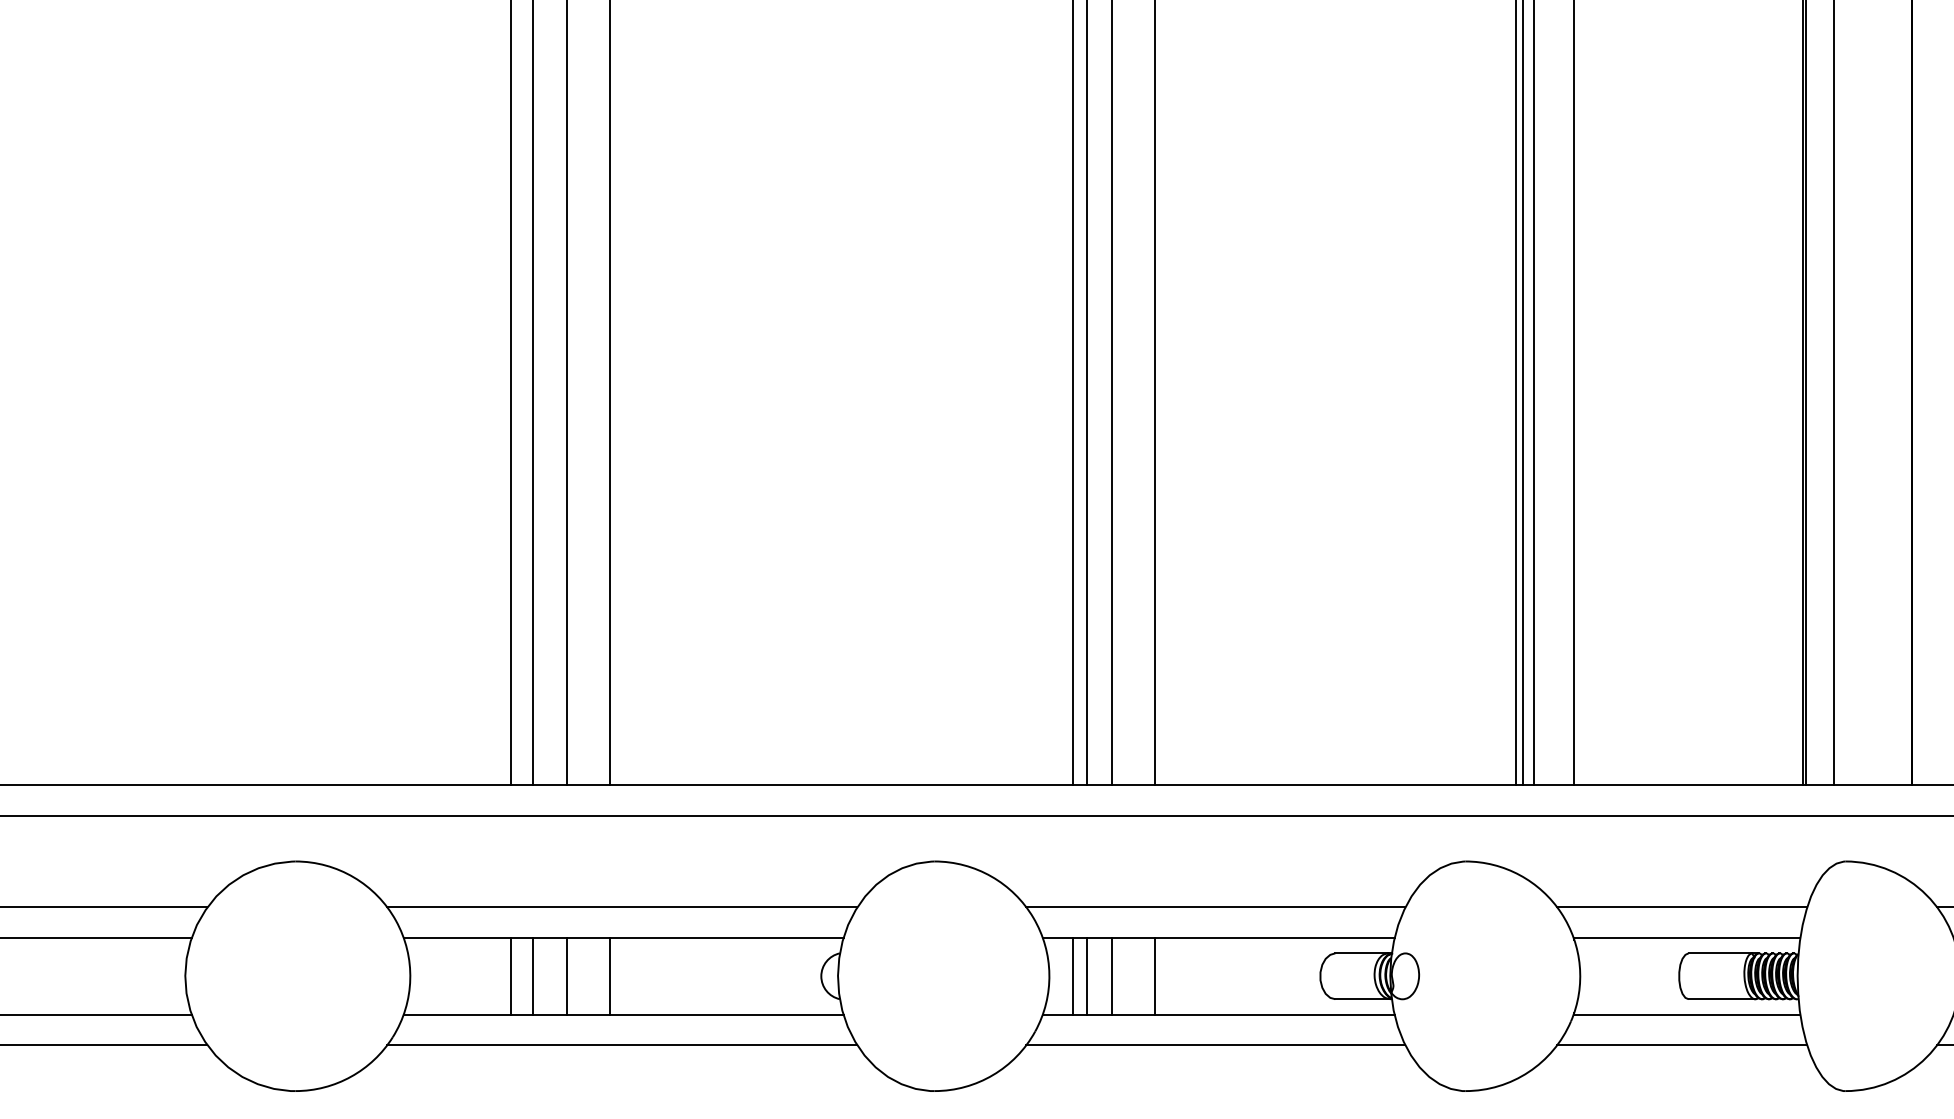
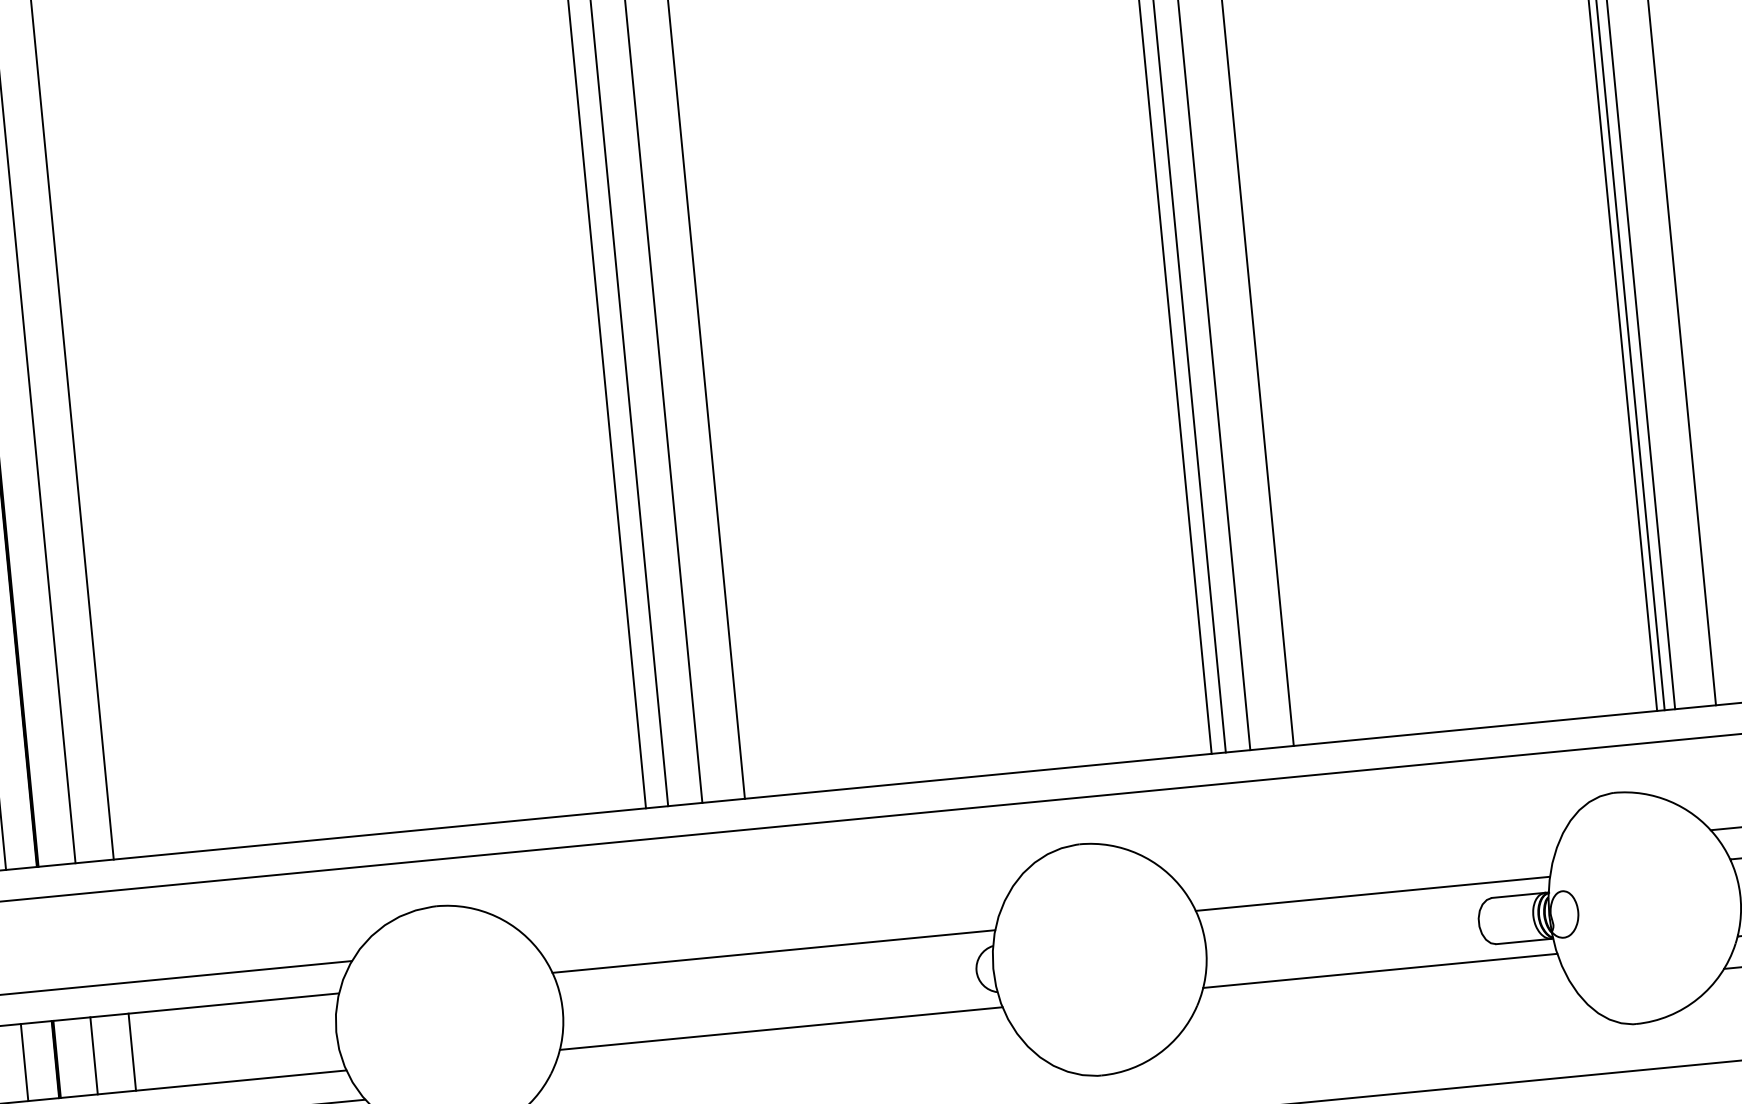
line: (622, 907) -> (769, 920), removed
line: (1215, 907) -> (1366, 863), removed
line: (511, 976) -> (664, 1001), removed
line: (533, 976) -> (686, 999), removed
line: (567, 976) -> (721, 995), removed
line: (609, 976) -> (763, 991), removed
line: (1073, 976) -> (1230, 946), removed
line: (1087, 976) -> (1244, 945), removed
line: (1111, 976) -> (1268, 942), removed
line: (1154, 976) -> (1311, 938), removed
line: (622, 1045) -> (783, 1059), removed
line: (1215, 1045) -> (1380, 1002), removed

